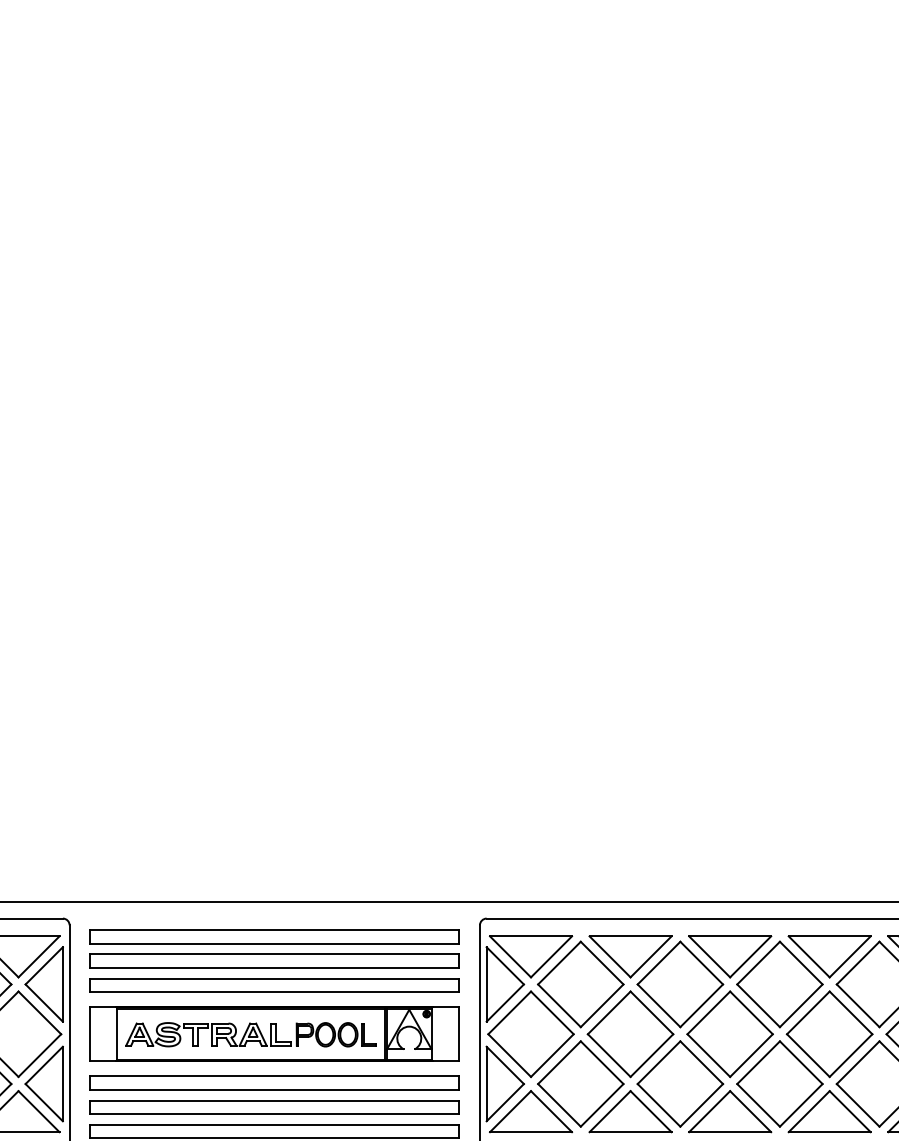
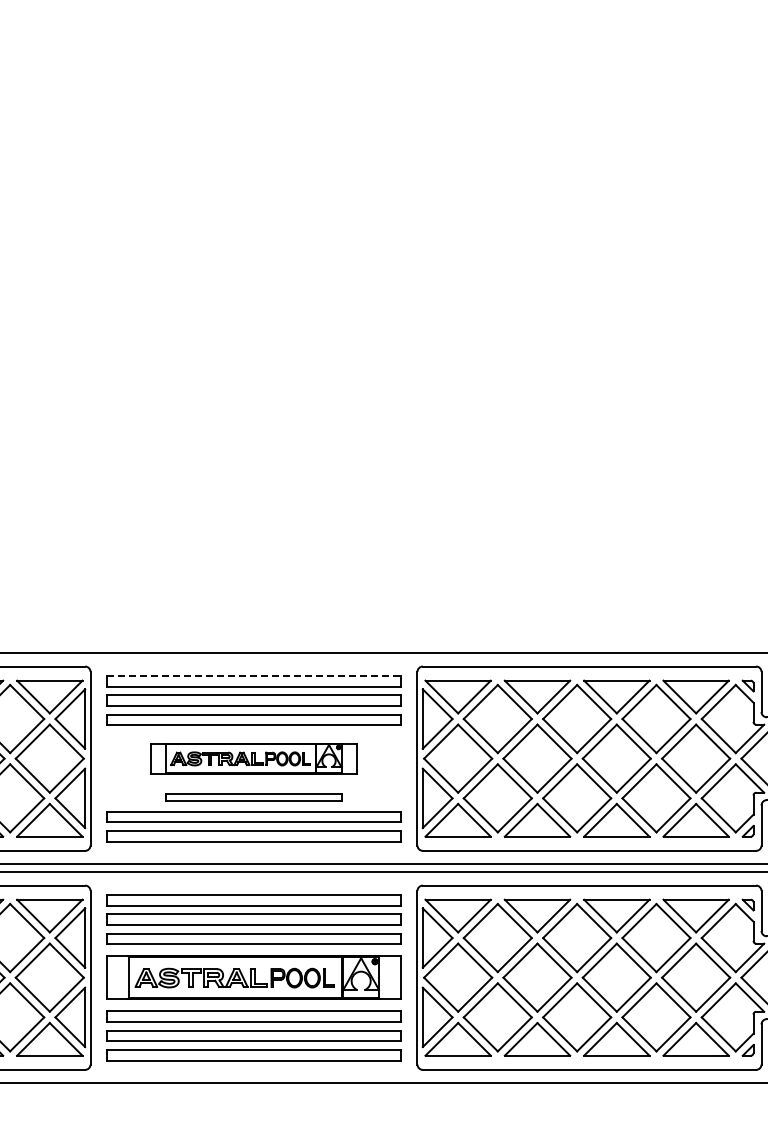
line: (275, 929) -> (254, 675), solid -> dashed
part: (274, 1033) -> (253, 758), size x0.7
part: (274, 1082) -> (253, 797), size x0.6

